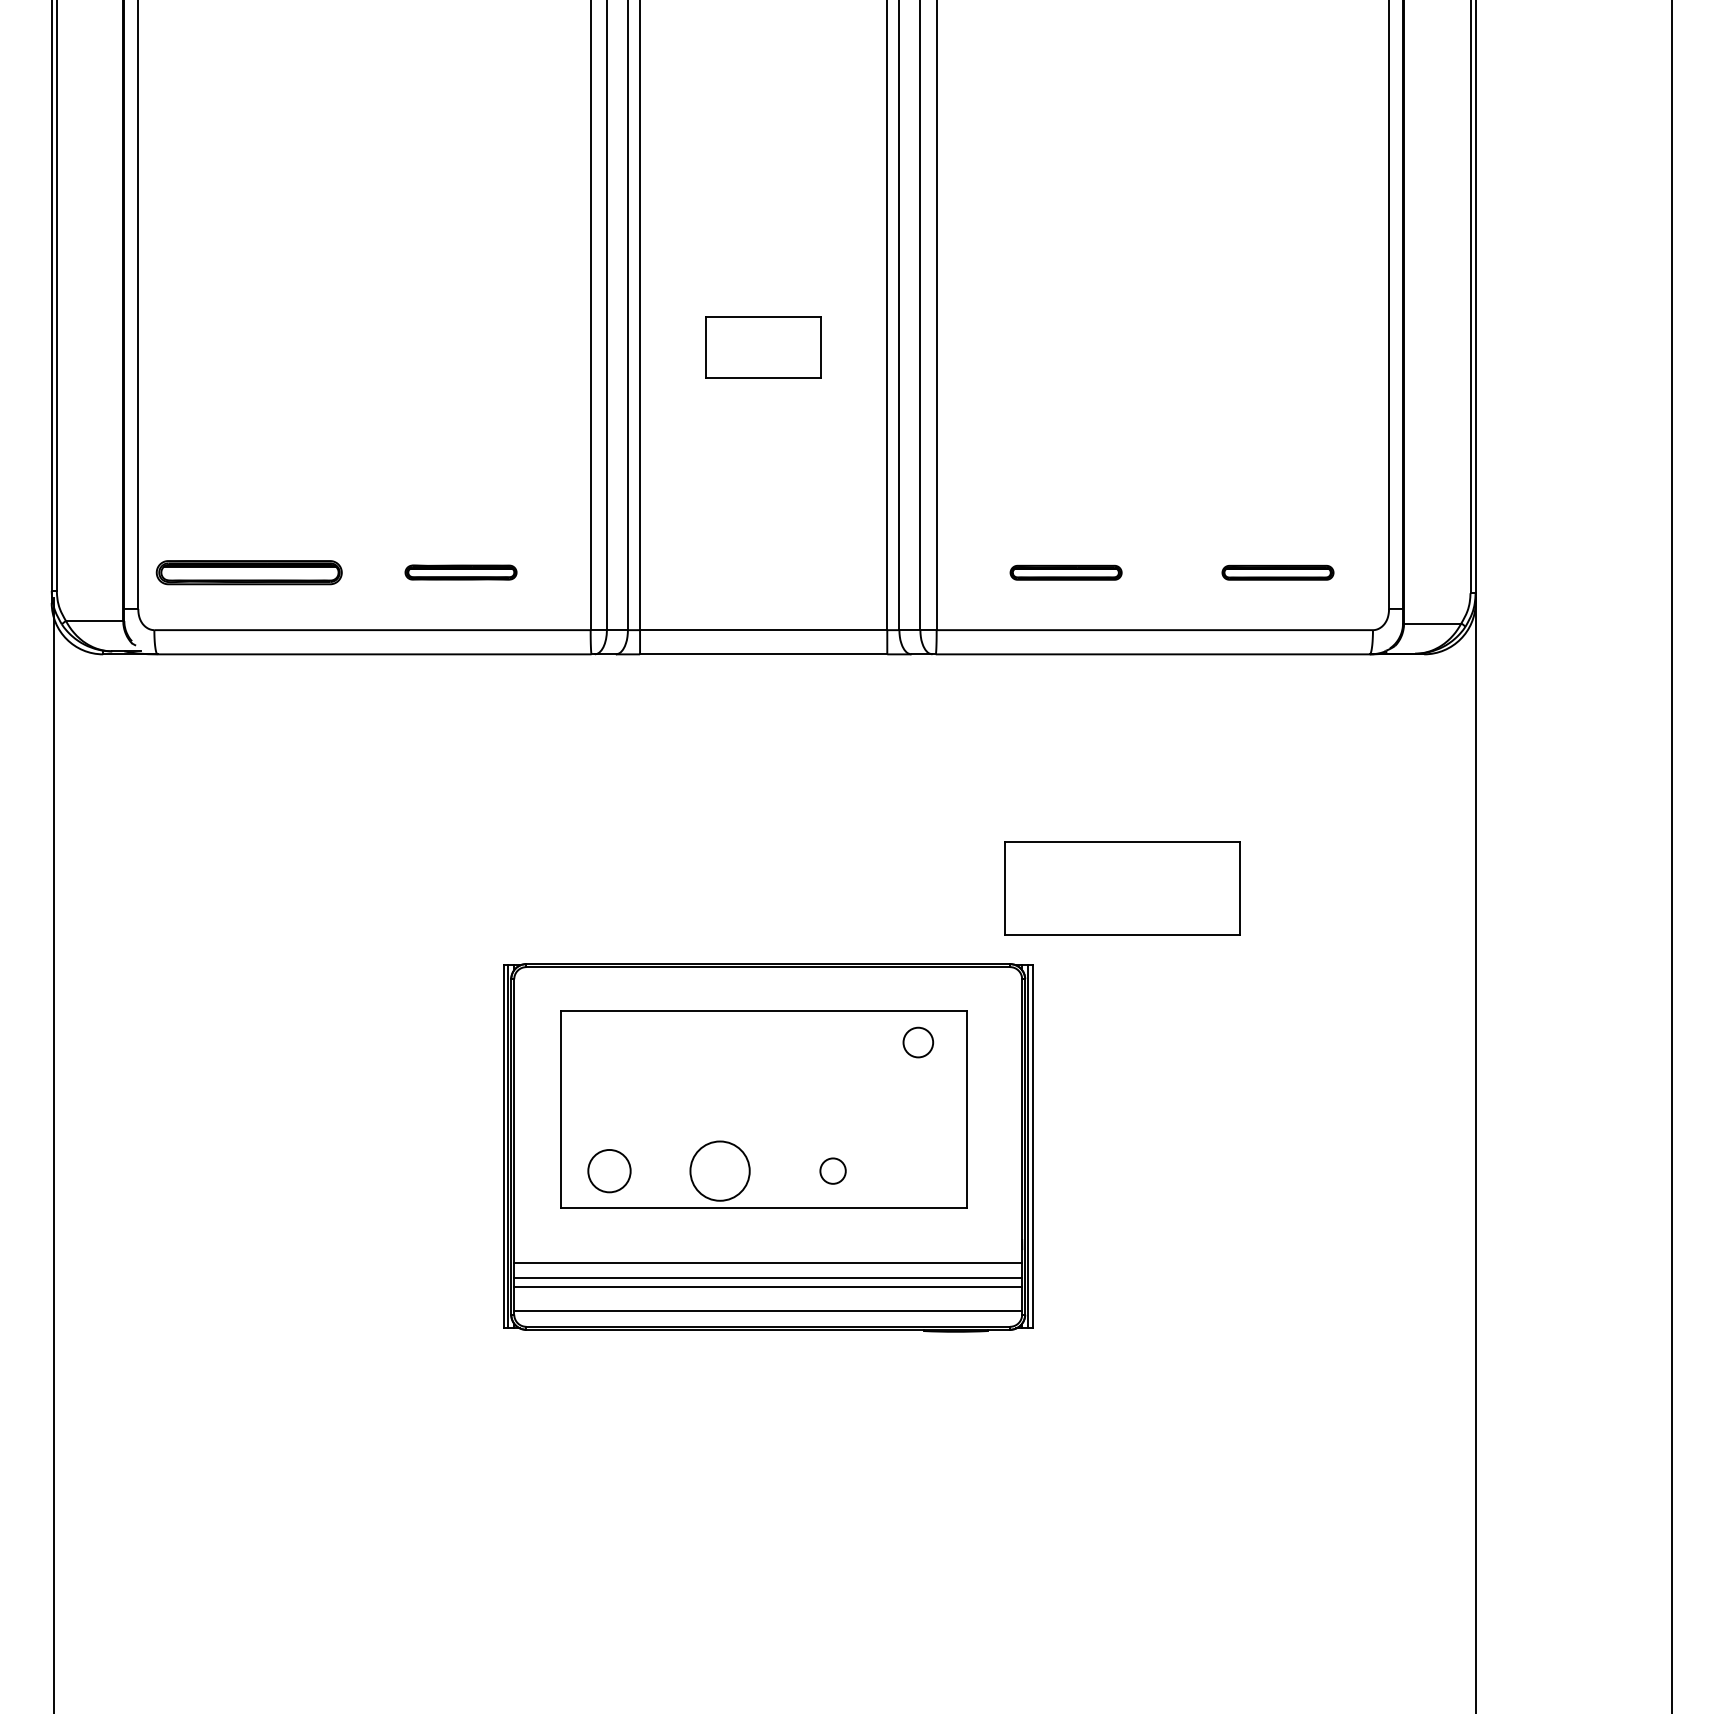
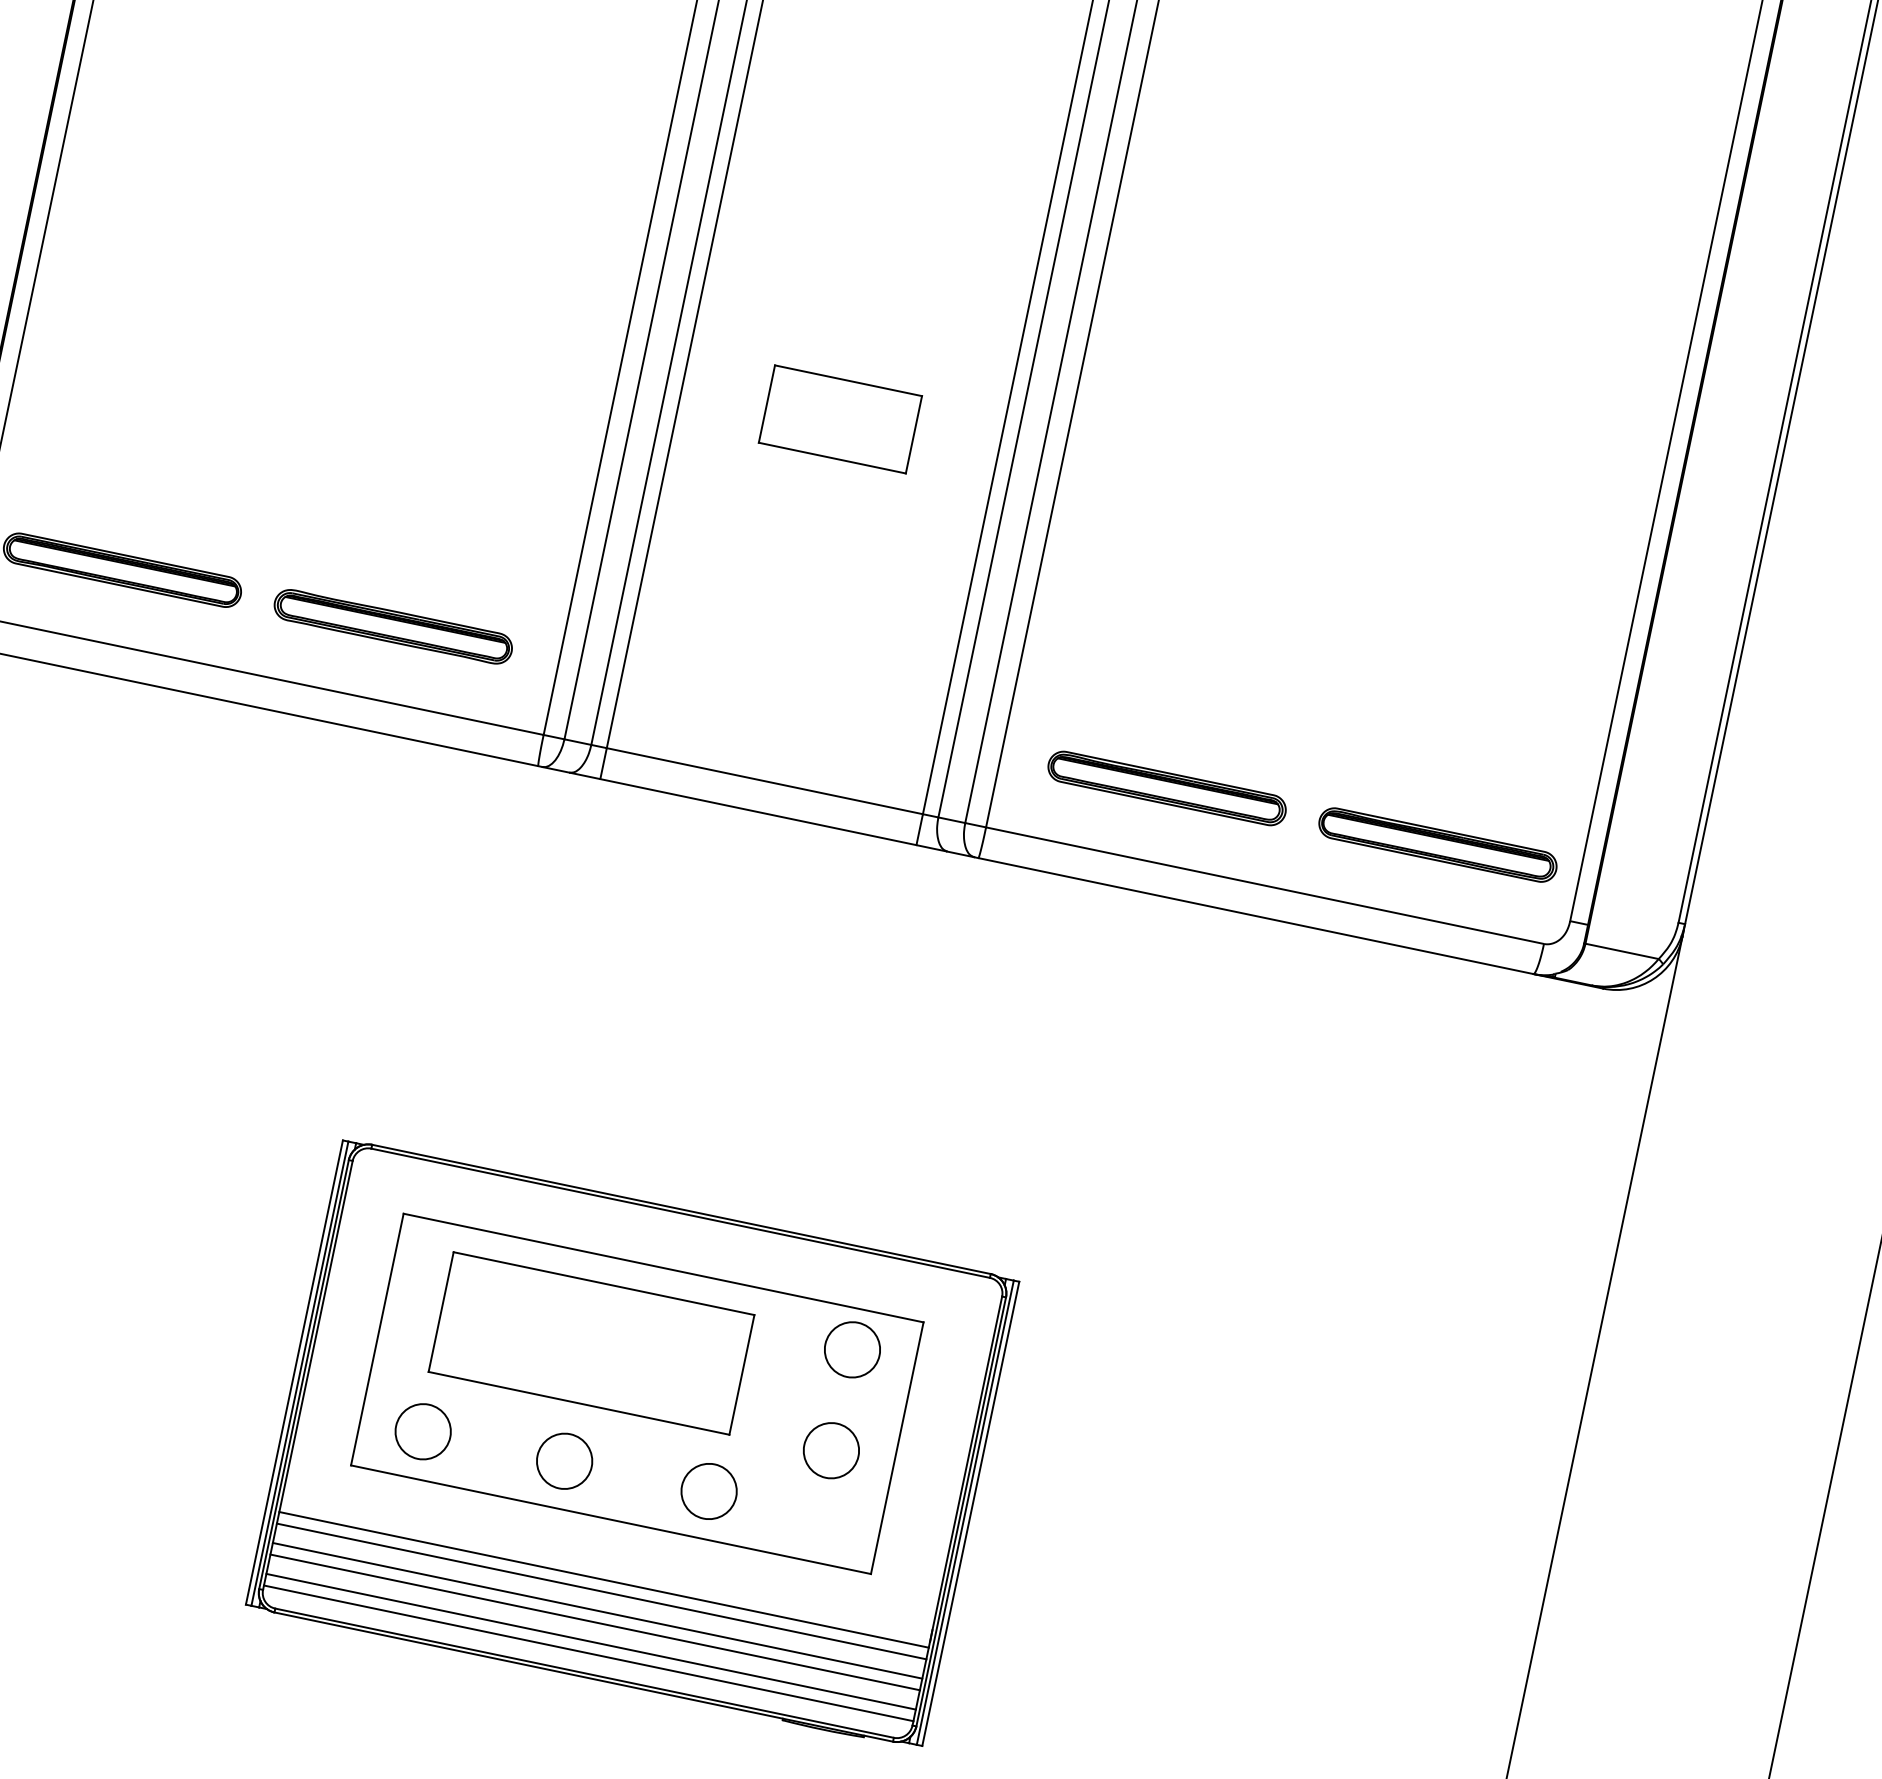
part: (460, 572) -> (392, 626), size x1.67
part: (1065, 572) -> (1166, 788), size x1.67
part: (1277, 572) -> (1437, 844), size x1.67
part: (1122, 888) -> (591, 1343), moved
circle: (918, 1042) -> (852, 1349), size x1.43
circle: (918, 1121) -> (831, 1450), added
circle: (719, 1170) -> (564, 1460), size x0.71
circle: (832, 1170) -> (708, 1490), size x1.67
line: (768, 1253) -> (604, 1579), added
line: (768, 1302) -> (591, 1642), added

